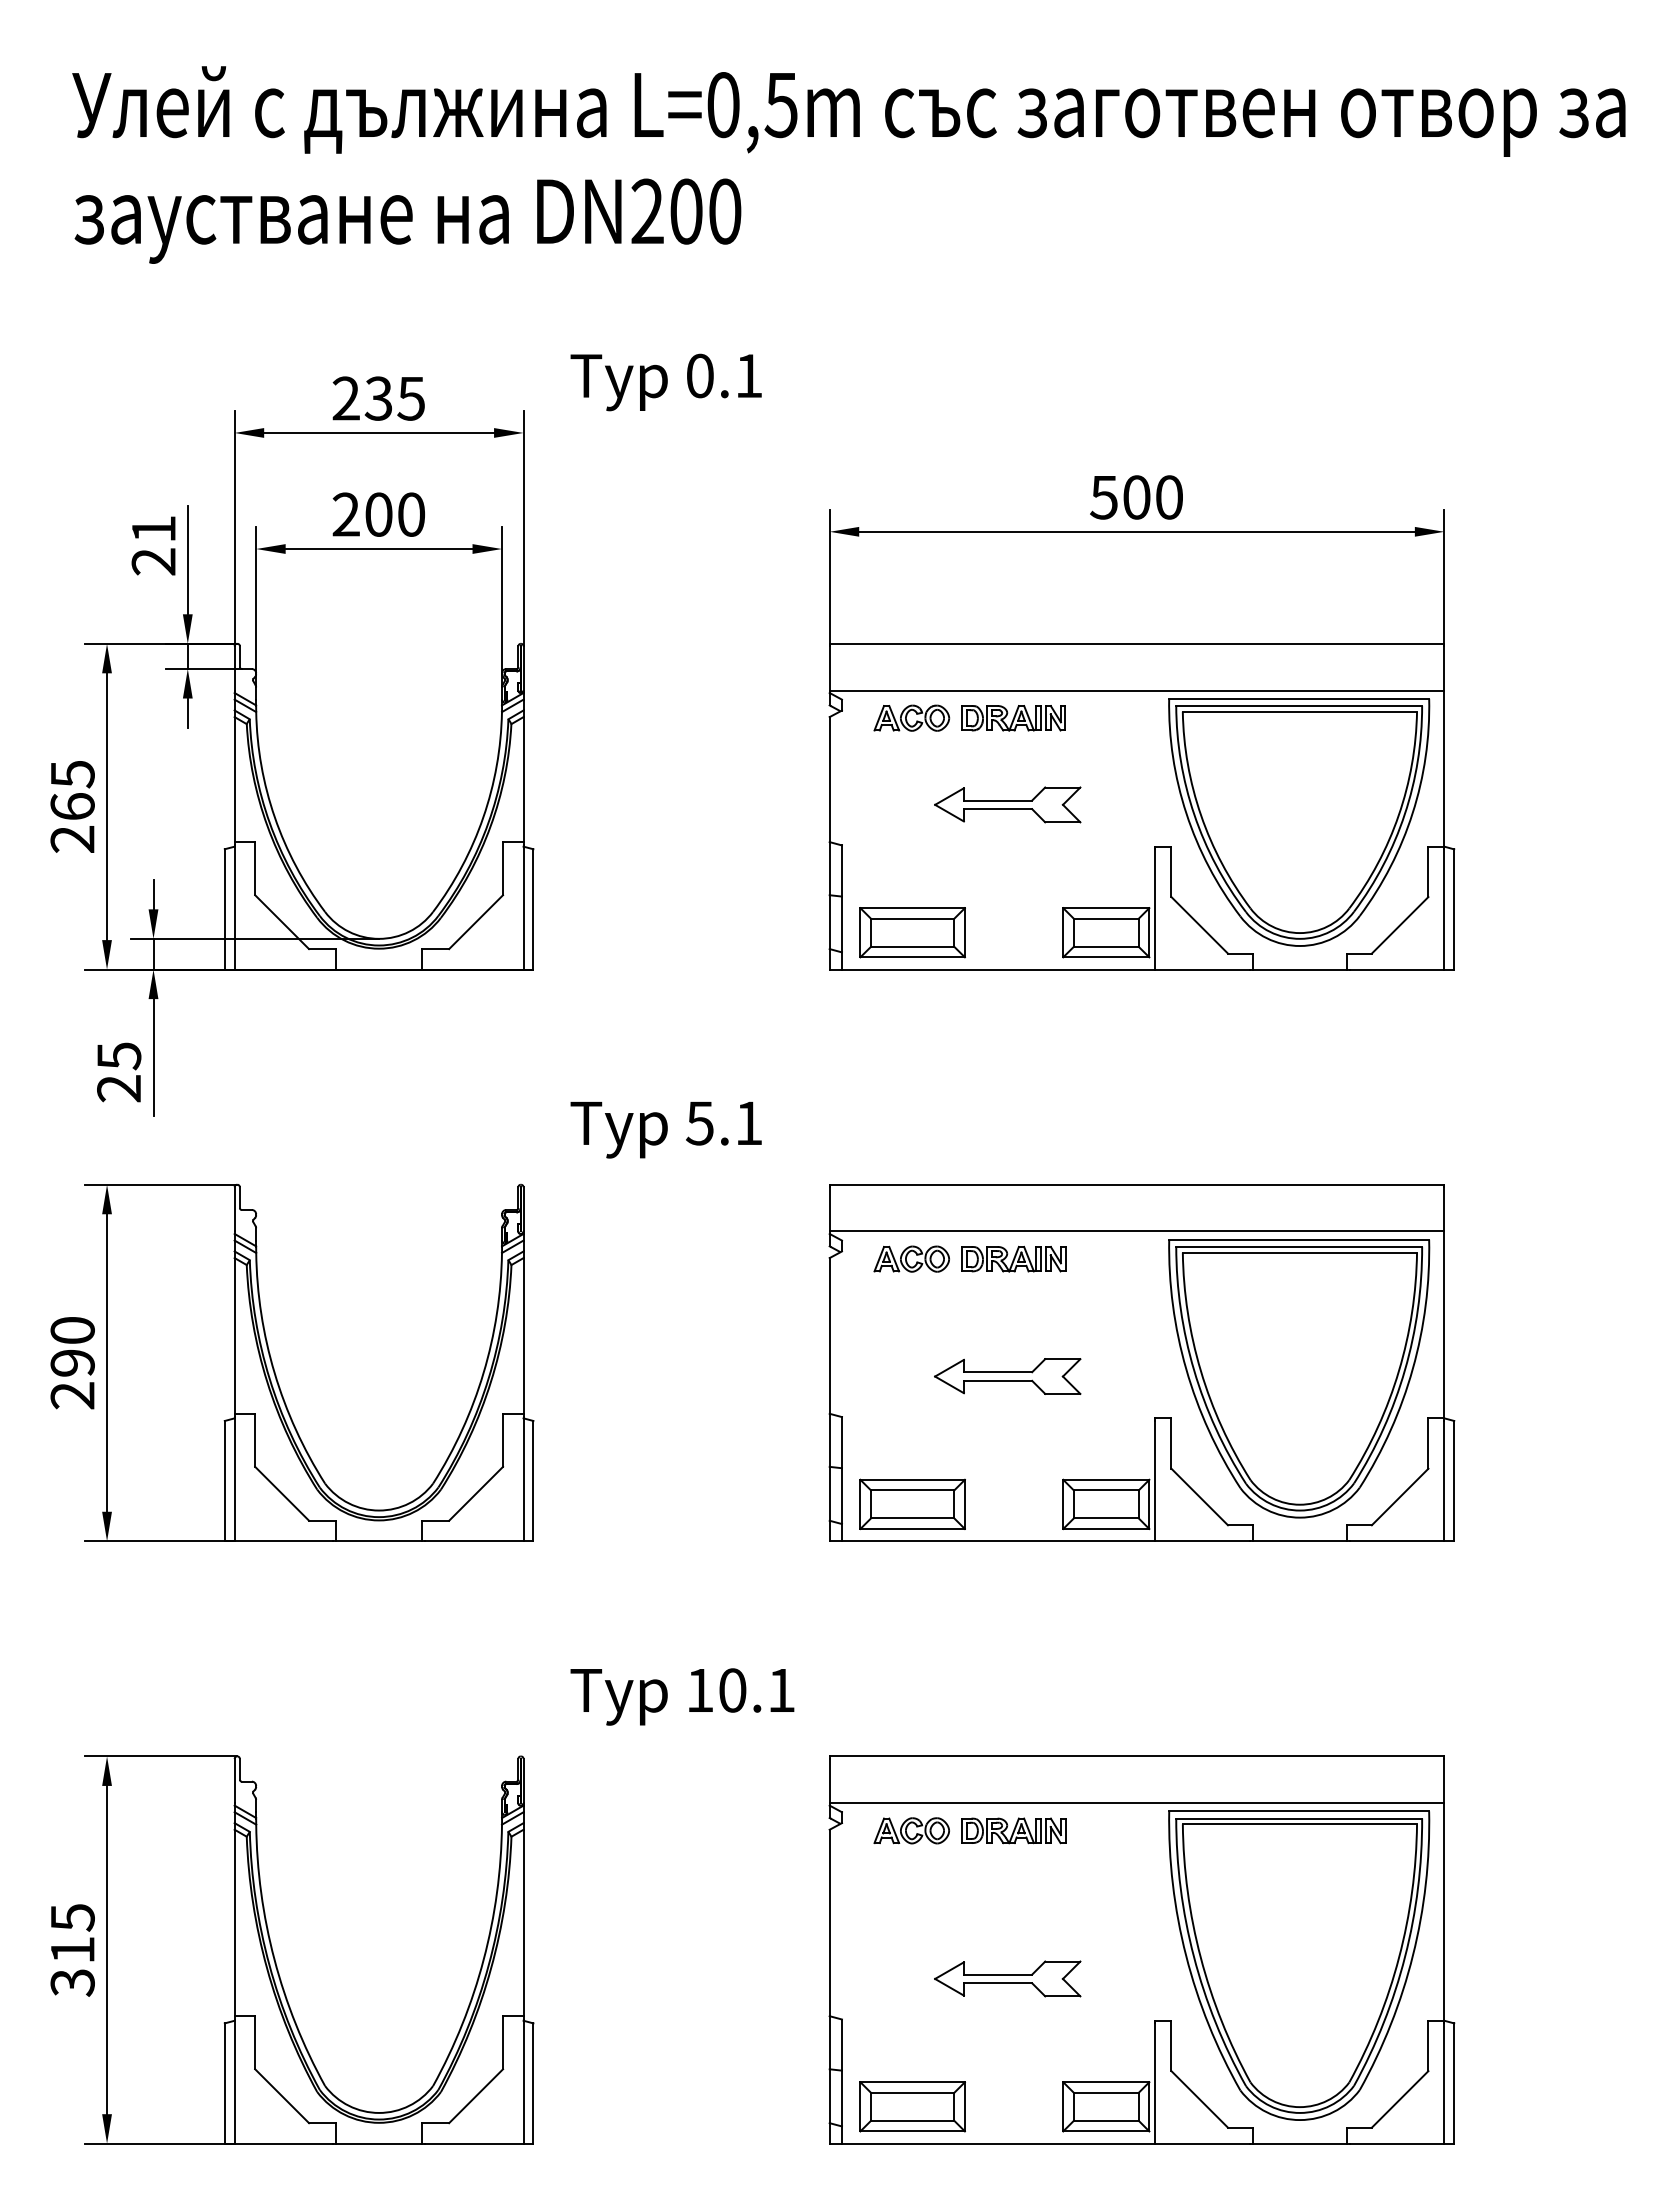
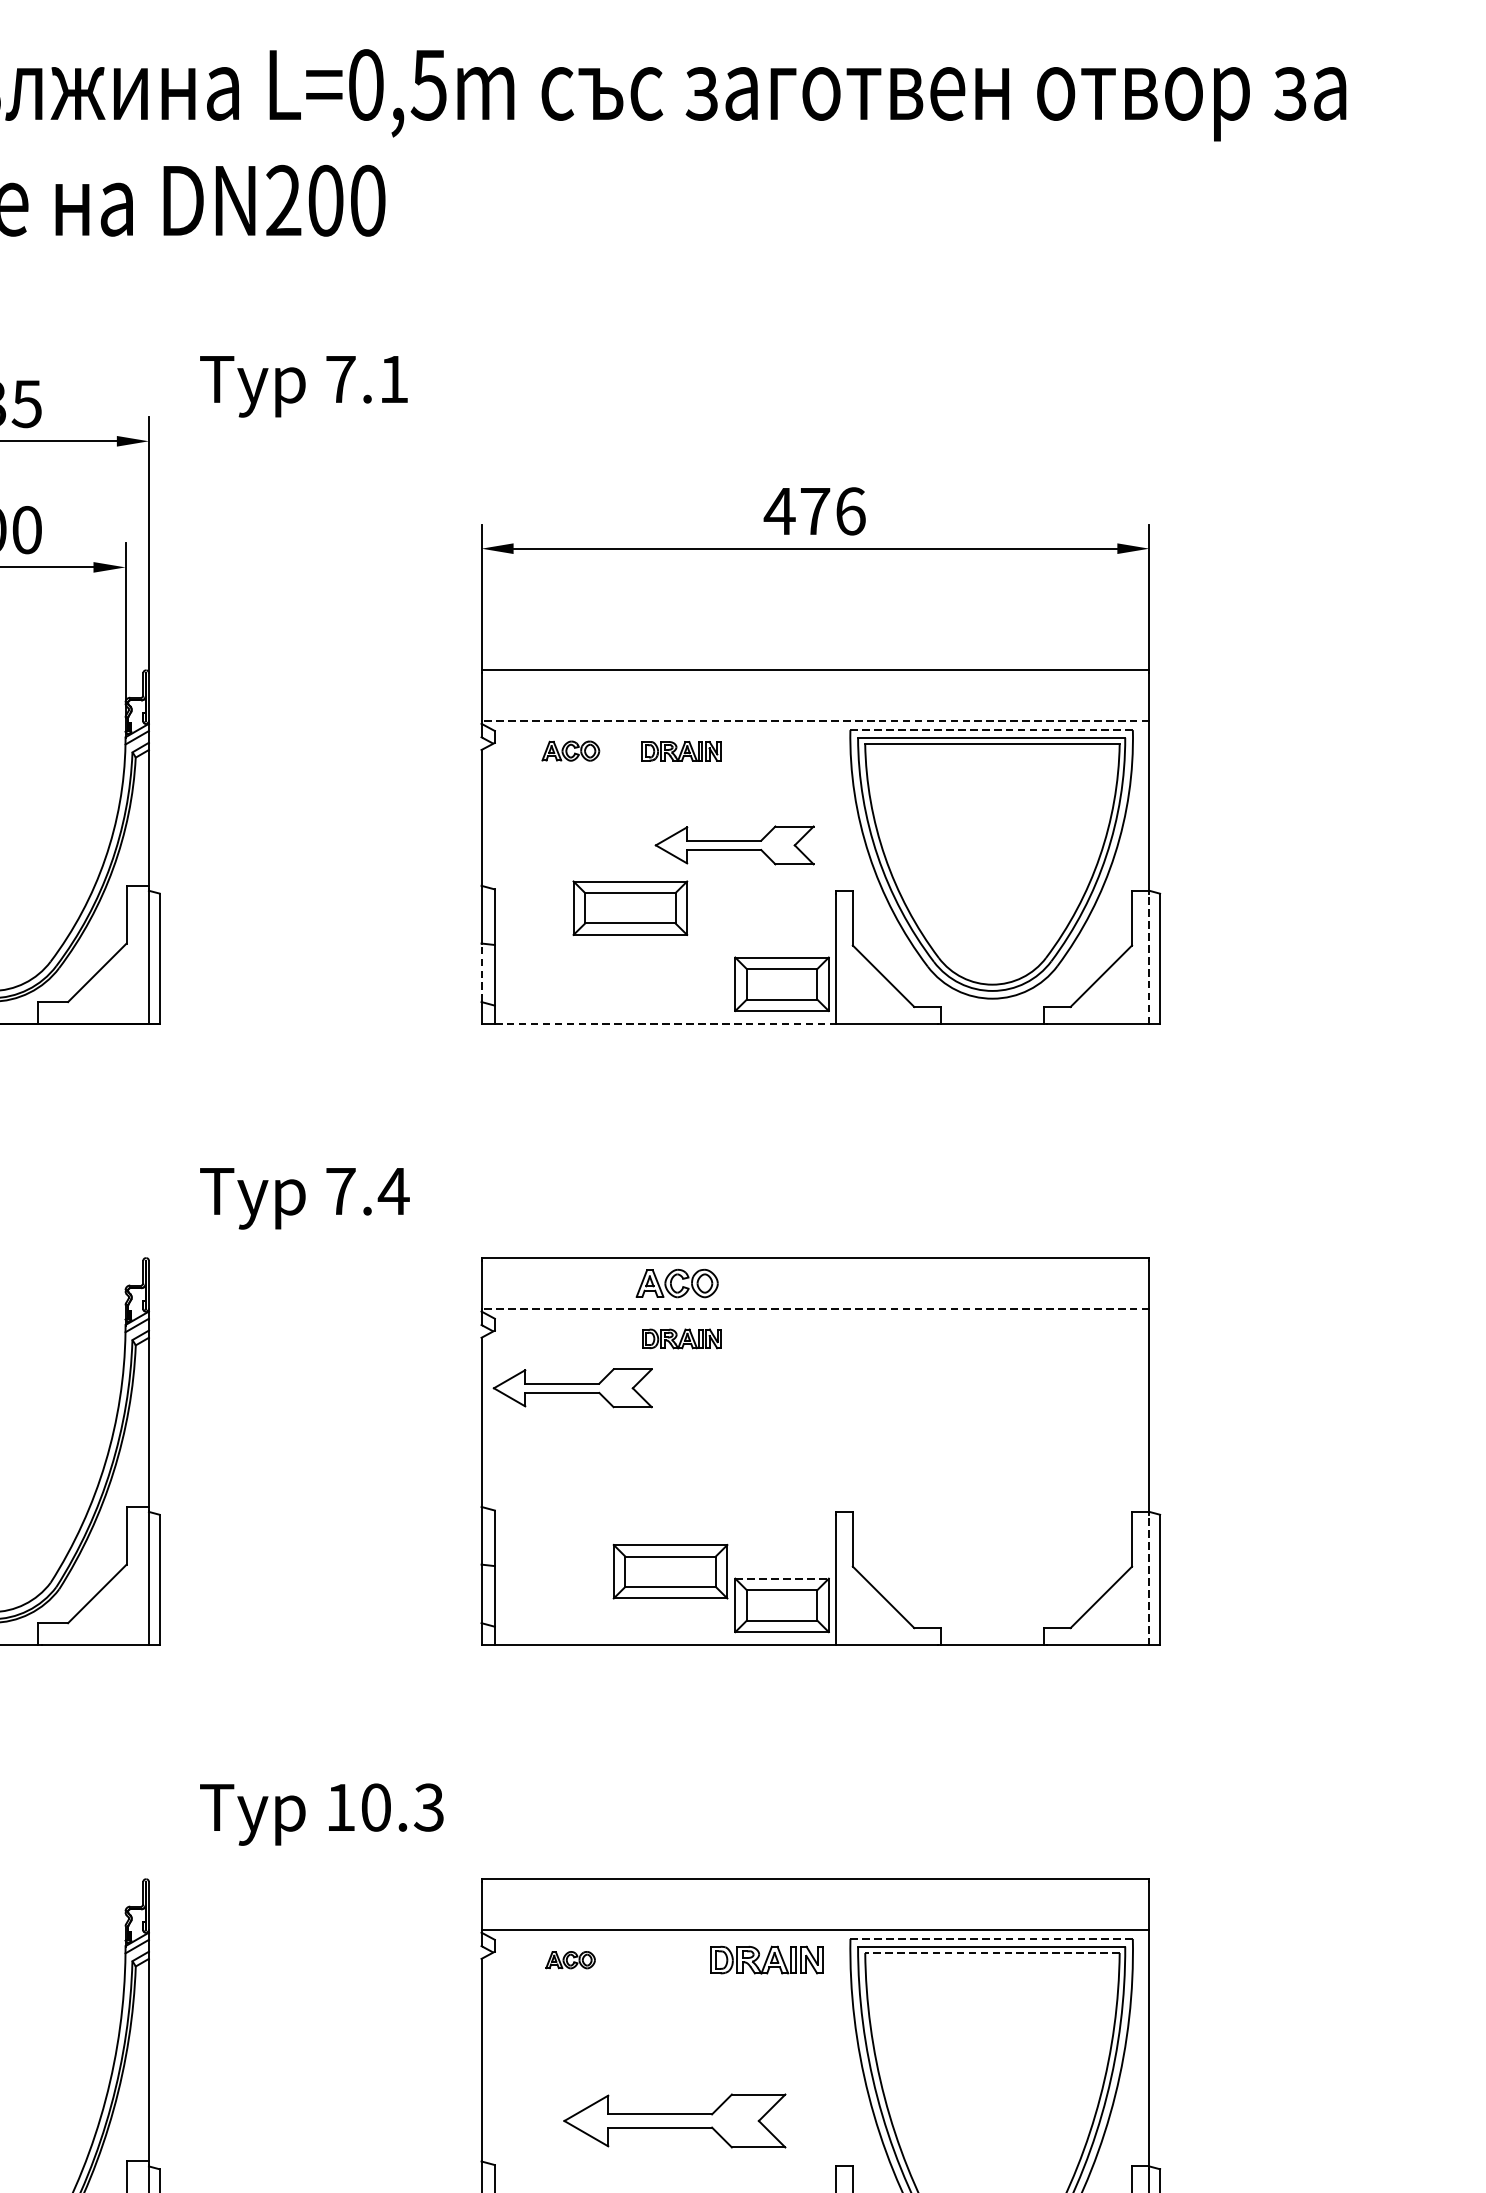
text: (700, 375) -> (341, 378), 0.1 -> 7.1
text: (1136, 497) -> (814, 511), 500 -> 476
line: (1136, 690) -> (814, 721), solid -> dashed
line: (1299, 698) -> (991, 729), solid -> dashed
part: (911, 717) -> (570, 750), size x0.7
part: (1013, 718) -> (681, 751), size x0.7
part: (1007, 804) -> (734, 844), moved
line: (1444, 908) -> (1149, 957), solid -> dashed
line: (829, 922) -> (481, 973), solid -> dashed
part: (912, 932) -> (630, 907), moved
line: (998, 969) -> (664, 1024), solid -> dashed
text: (724, 1123) -> (367, 1191), 5.1 -> 7.4
line: (1136, 1231) -> (814, 1308), solid -> dashed
part: (911, 1258) -> (676, 1282), moved
part: (1013, 1258) -> (681, 1338), size x0.7
part: (1007, 1376) -> (572, 1388), moved
part: (1299, 1378) -> (991, 1468), removed
line: (1106, 1479) -> (782, 1578), solid -> dashed
line: (1444, 1480) -> (1149, 1579), solid -> dashed
part: (912, 1504) -> (670, 1571), moved
text: (780, 1690) -> (428, 1807), 10.1 -> 10.3
line: (1299, 1811) -> (991, 1939), solid -> dashed
line: (1299, 1824) -> (991, 1953), solid -> dashed
part: (911, 1830) -> (570, 1959), size x0.6
part: (1013, 1830) -> (766, 1959), moved
part: (1007, 1978) -> (674, 2120), size x1.4

